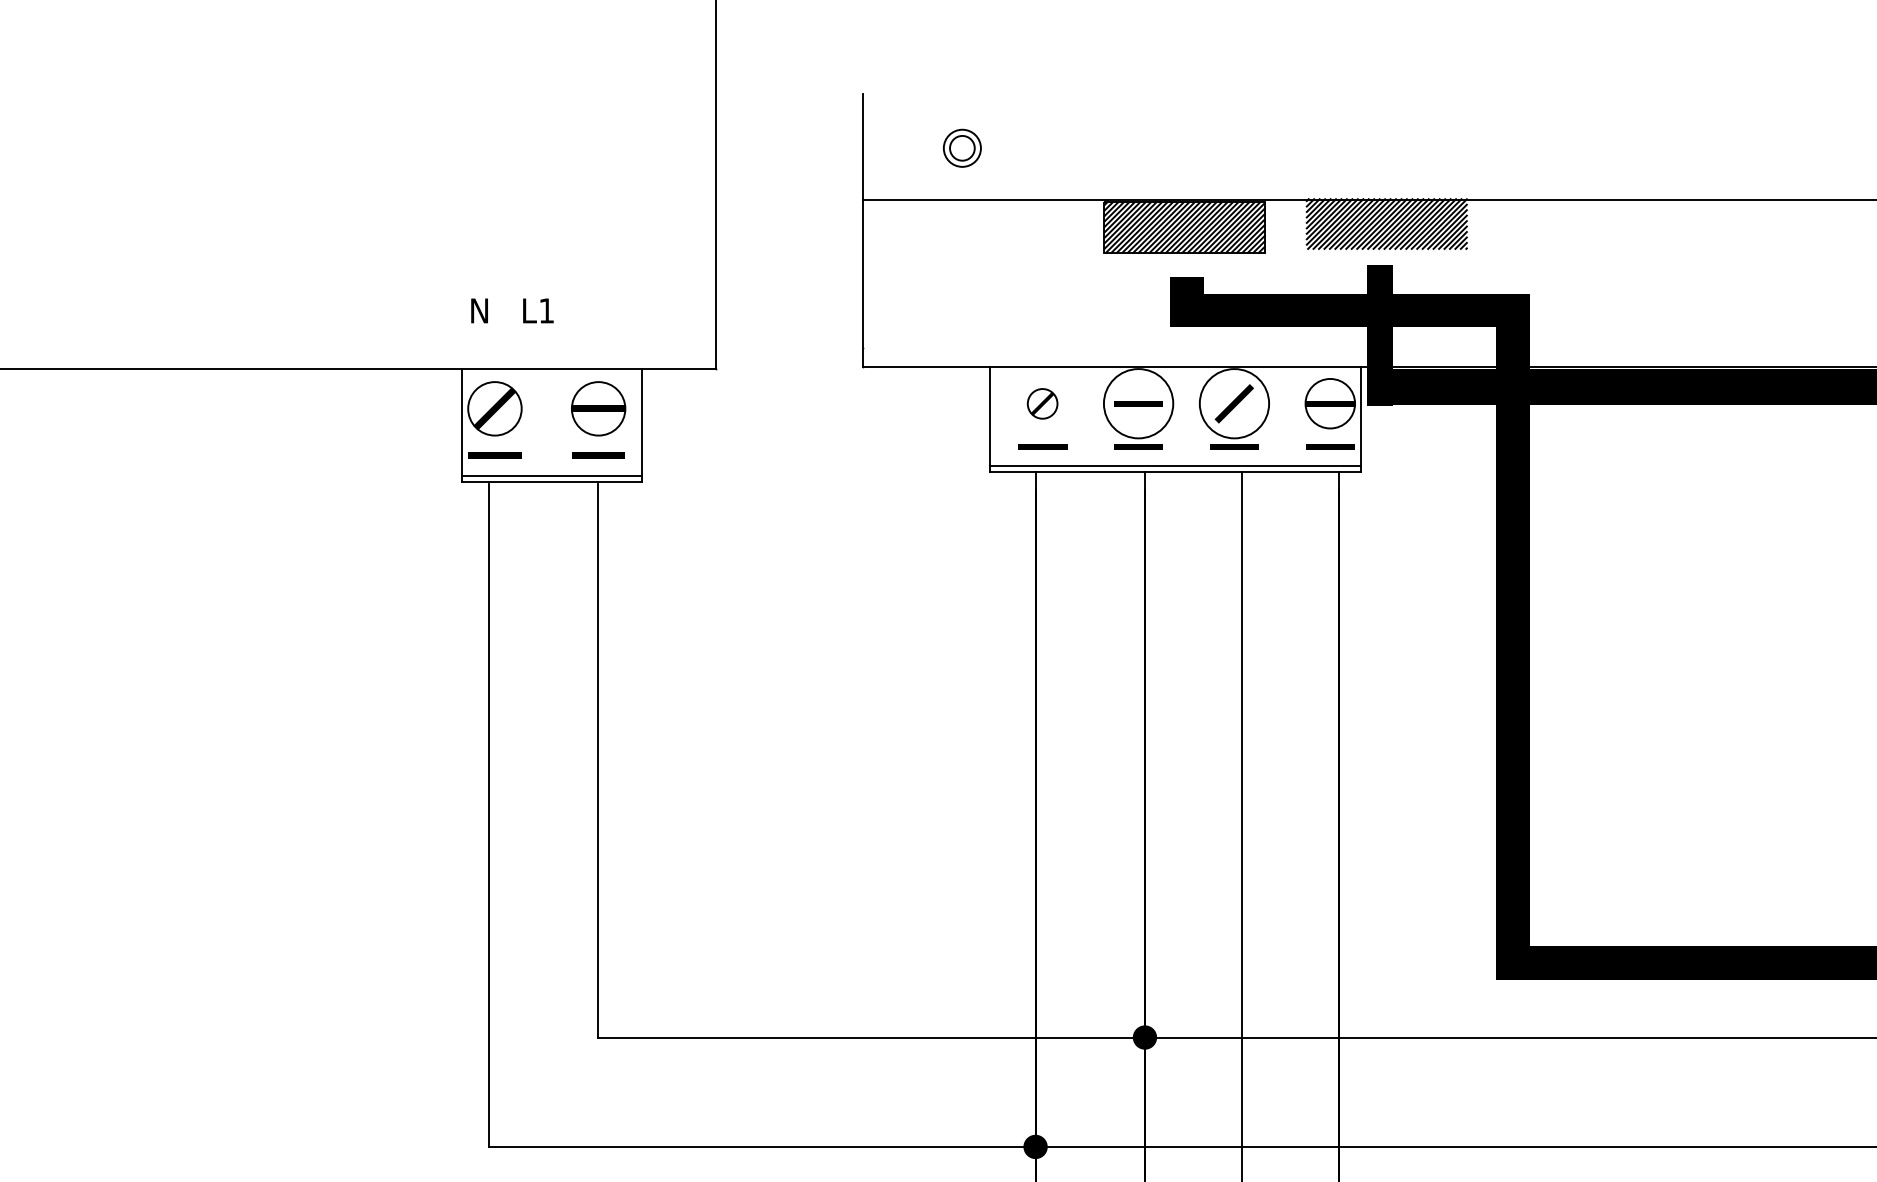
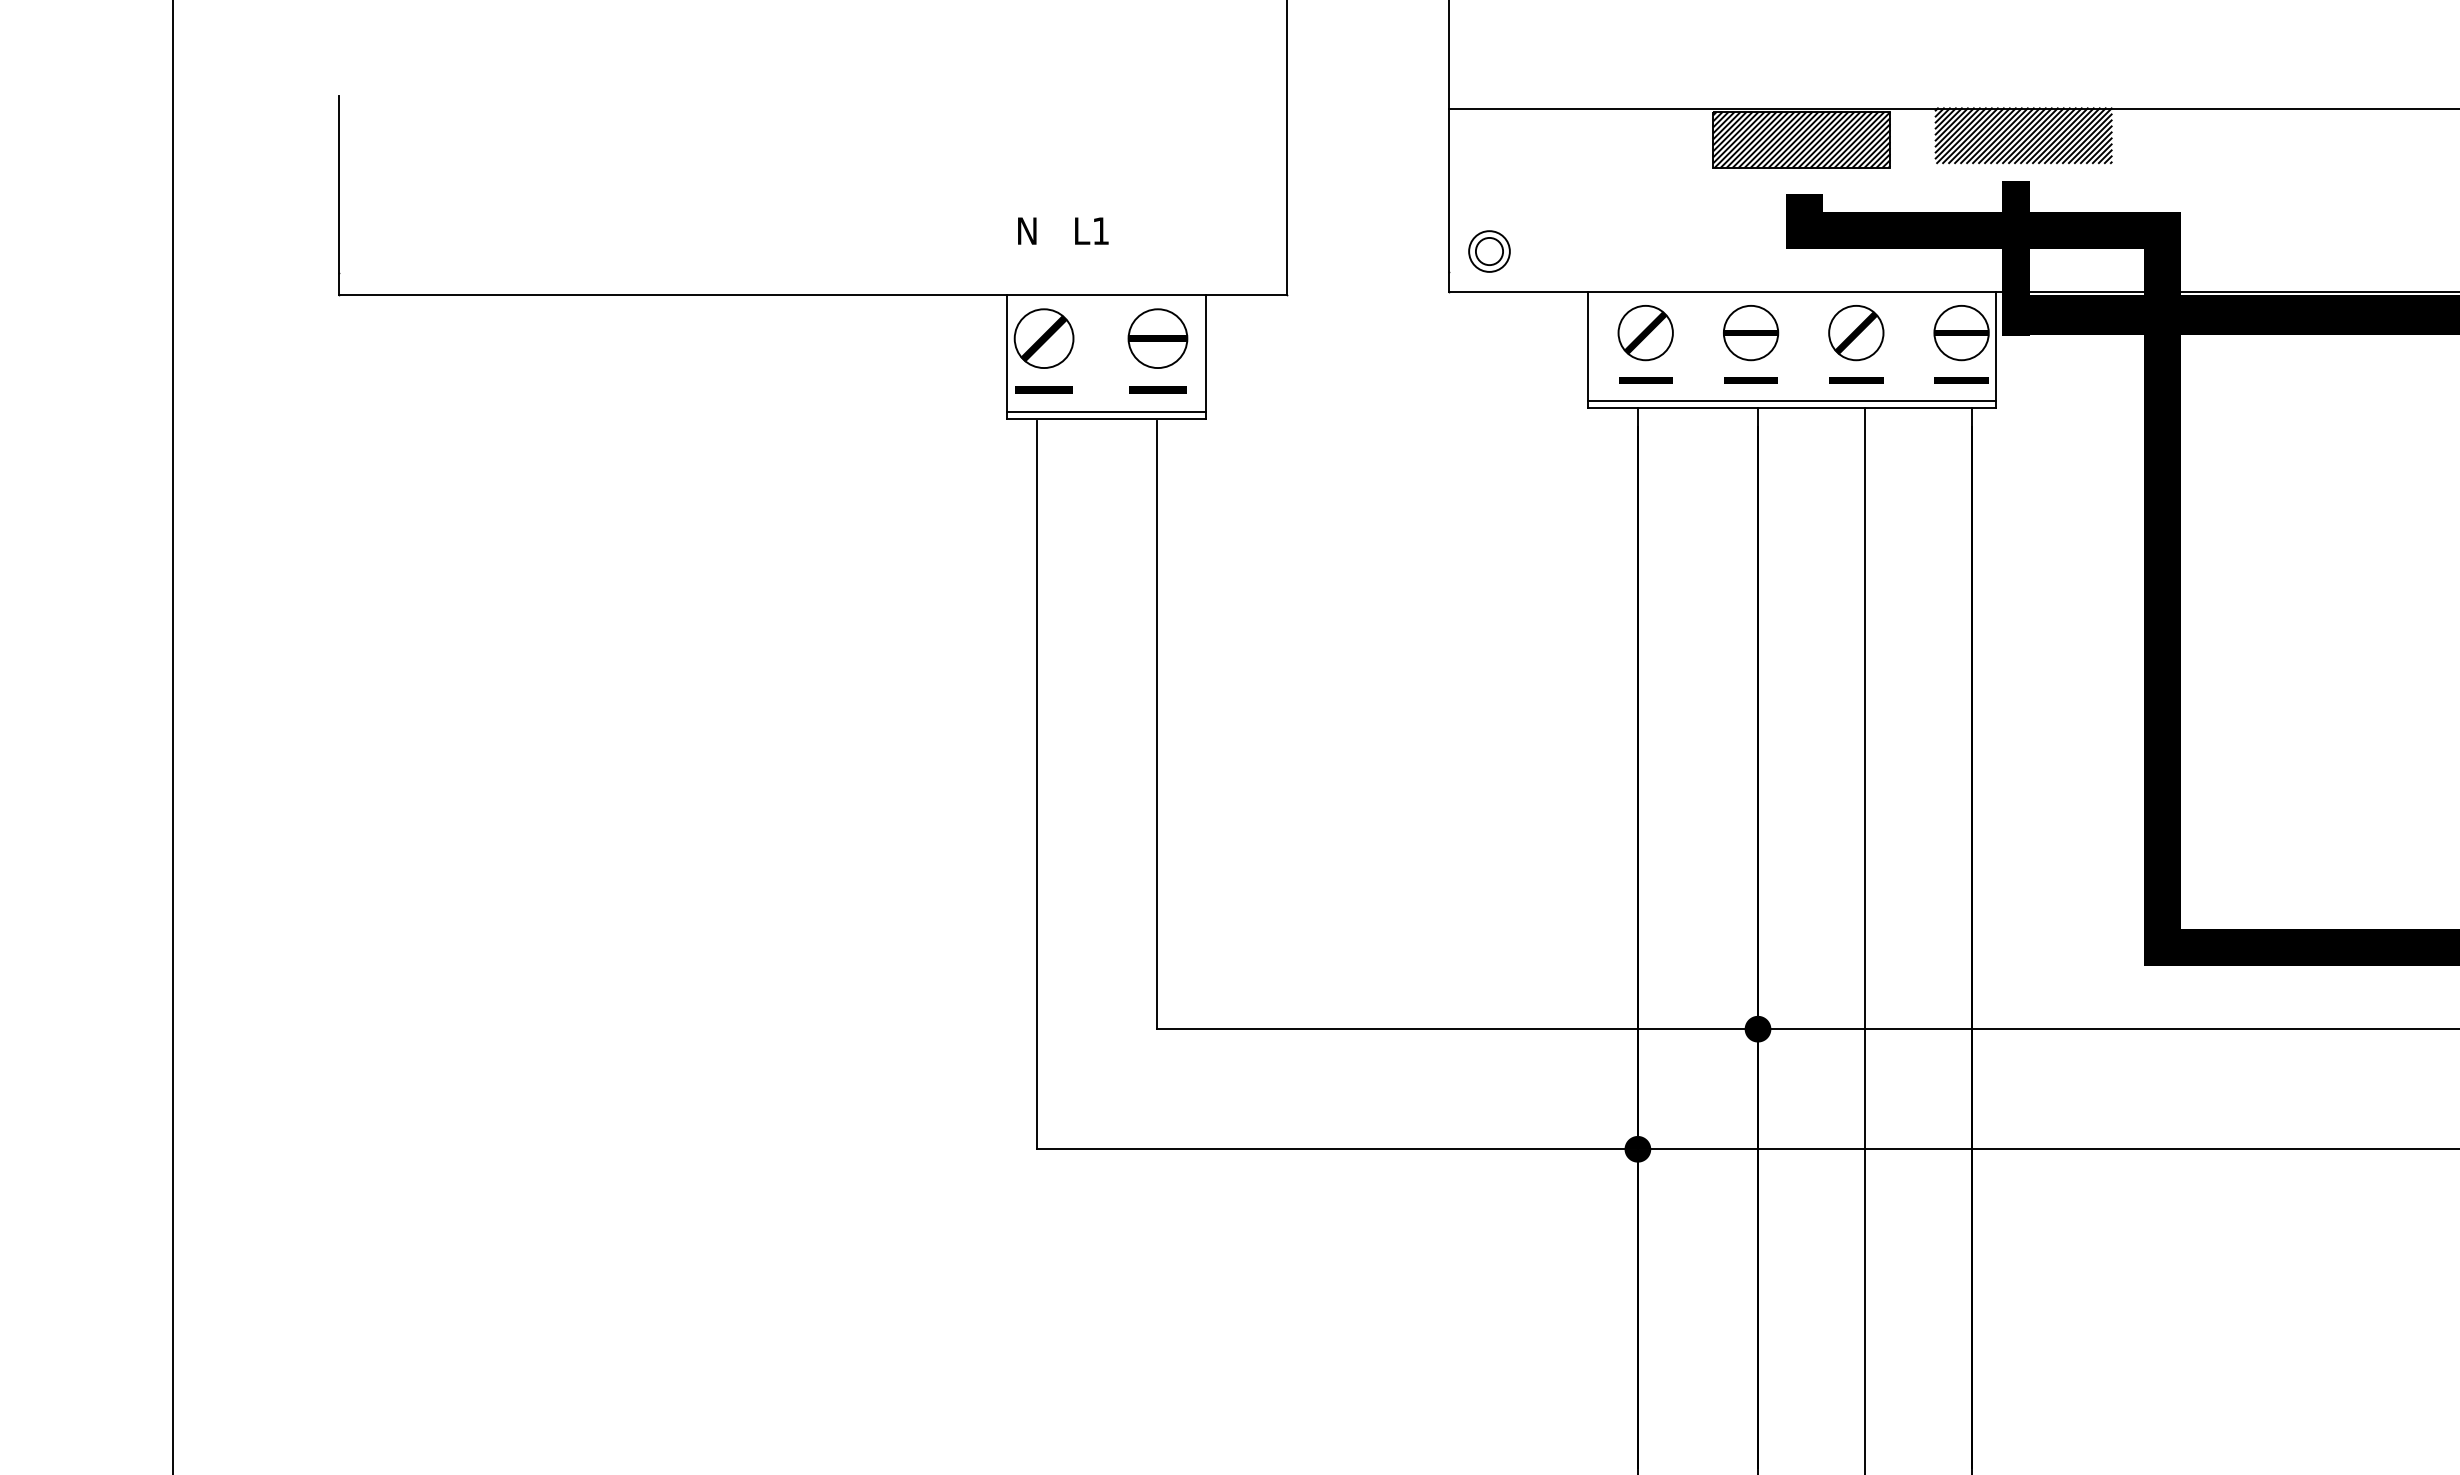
part: (962, 148) -> (1489, 251), moved
circle: (1138, 403) -> (1750, 332), size x0.71
circle: (1234, 403) -> (1856, 332), size x0.71
part: (1042, 404) -> (1645, 333), size x1.67

